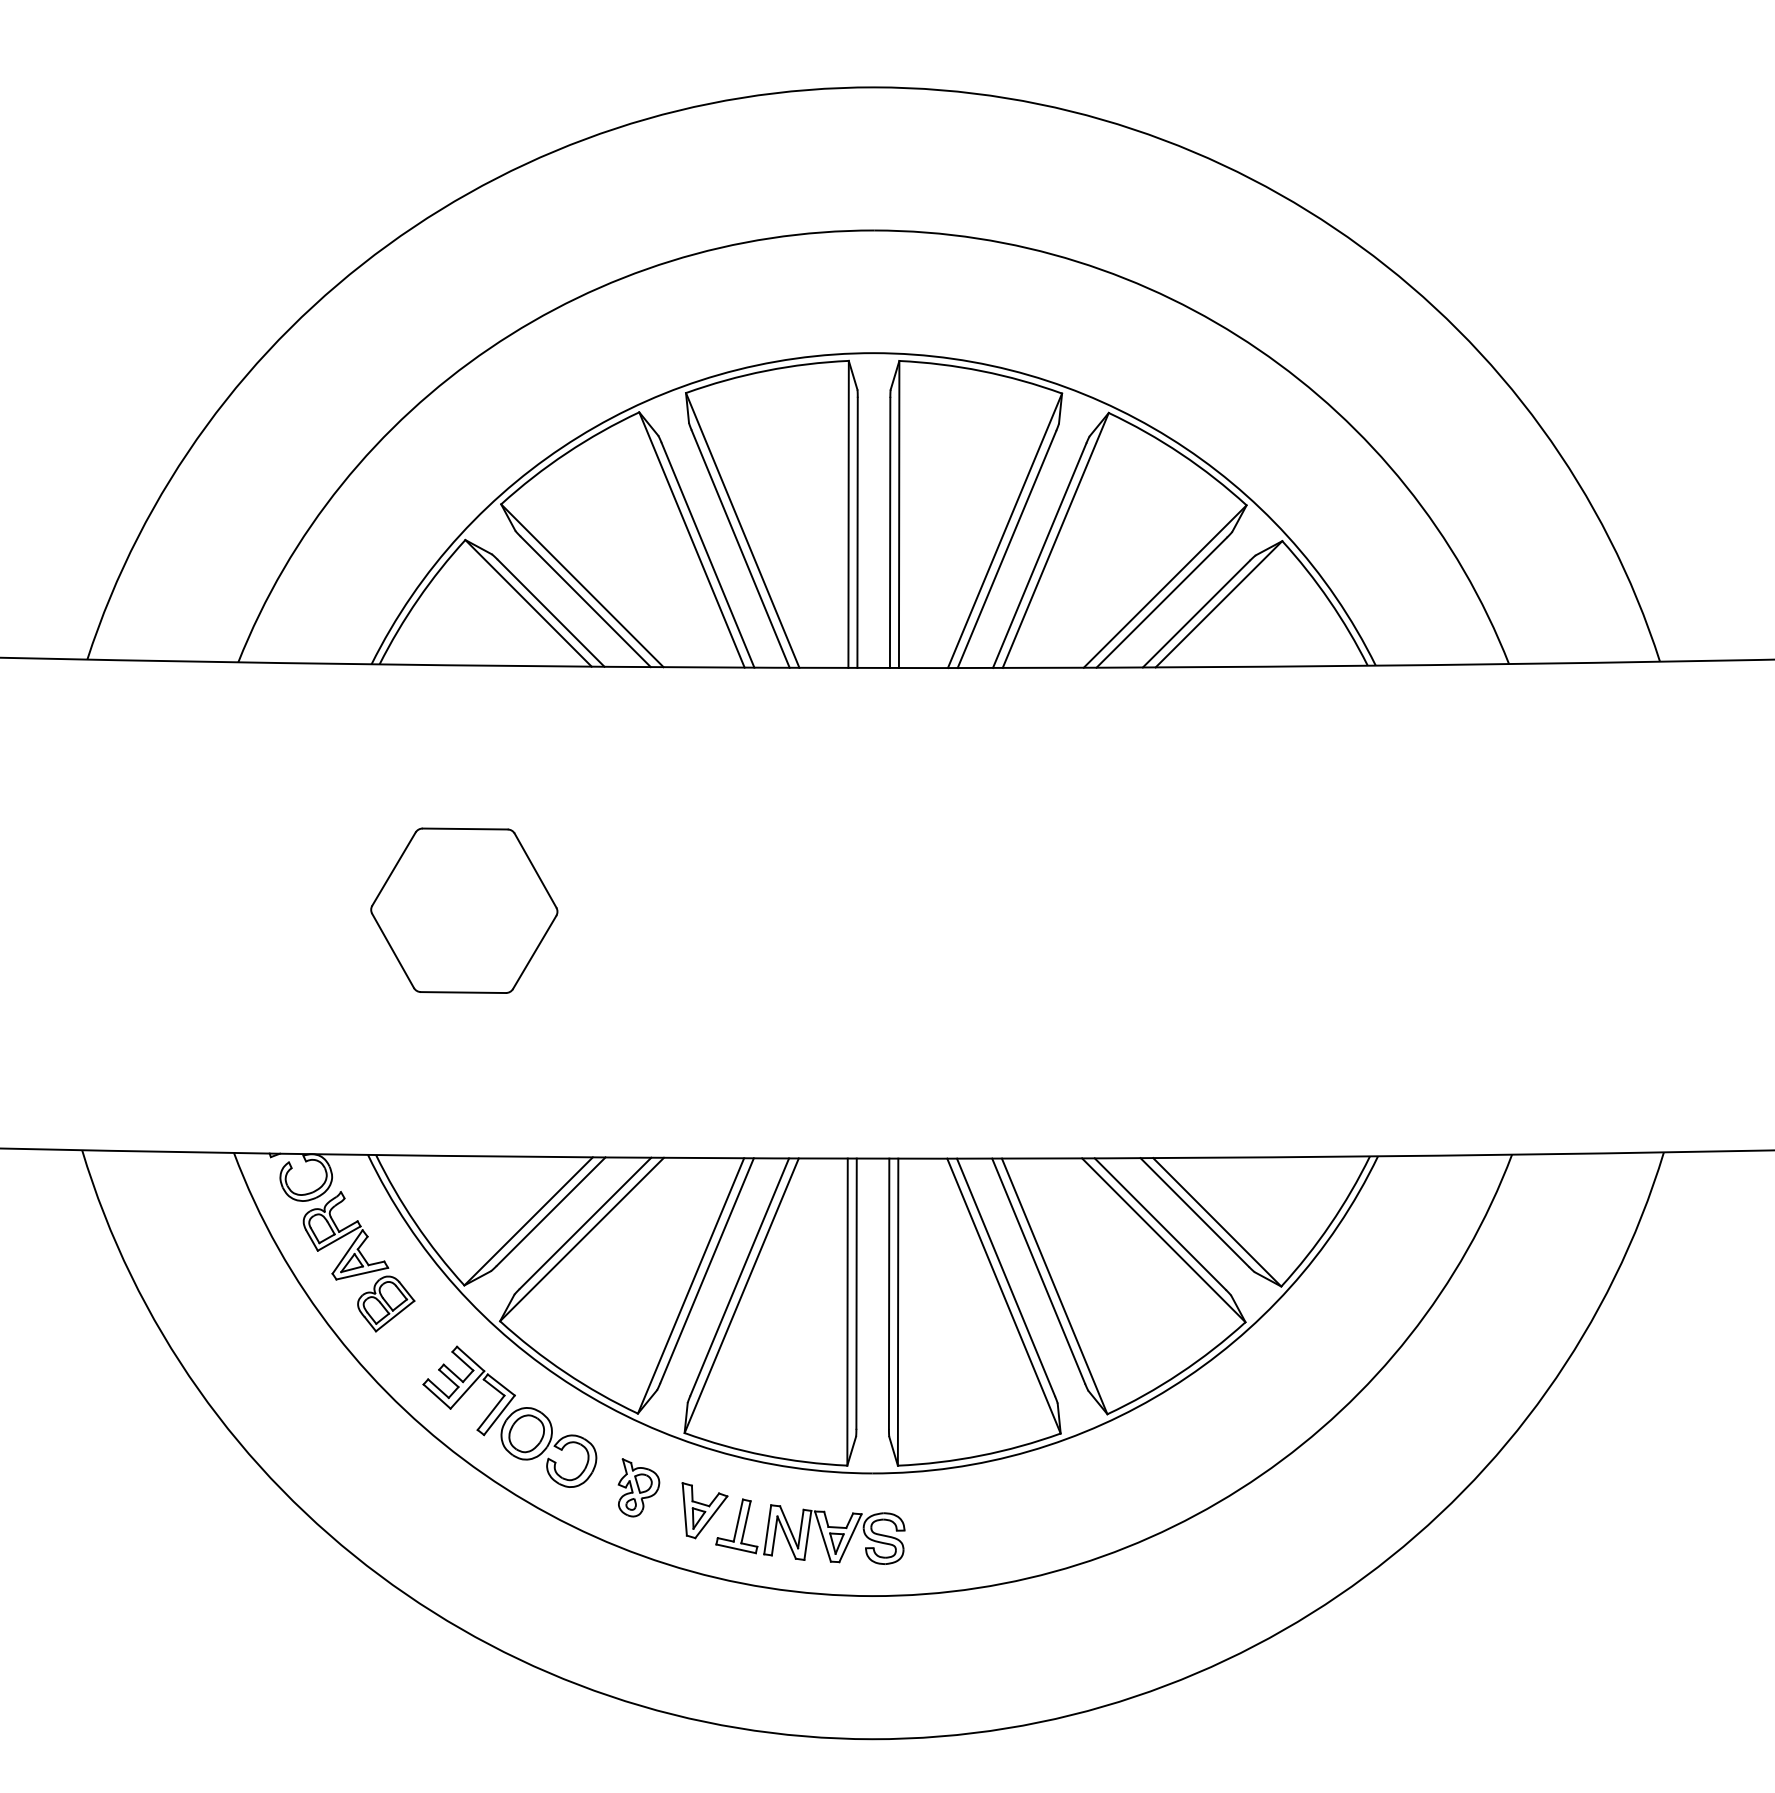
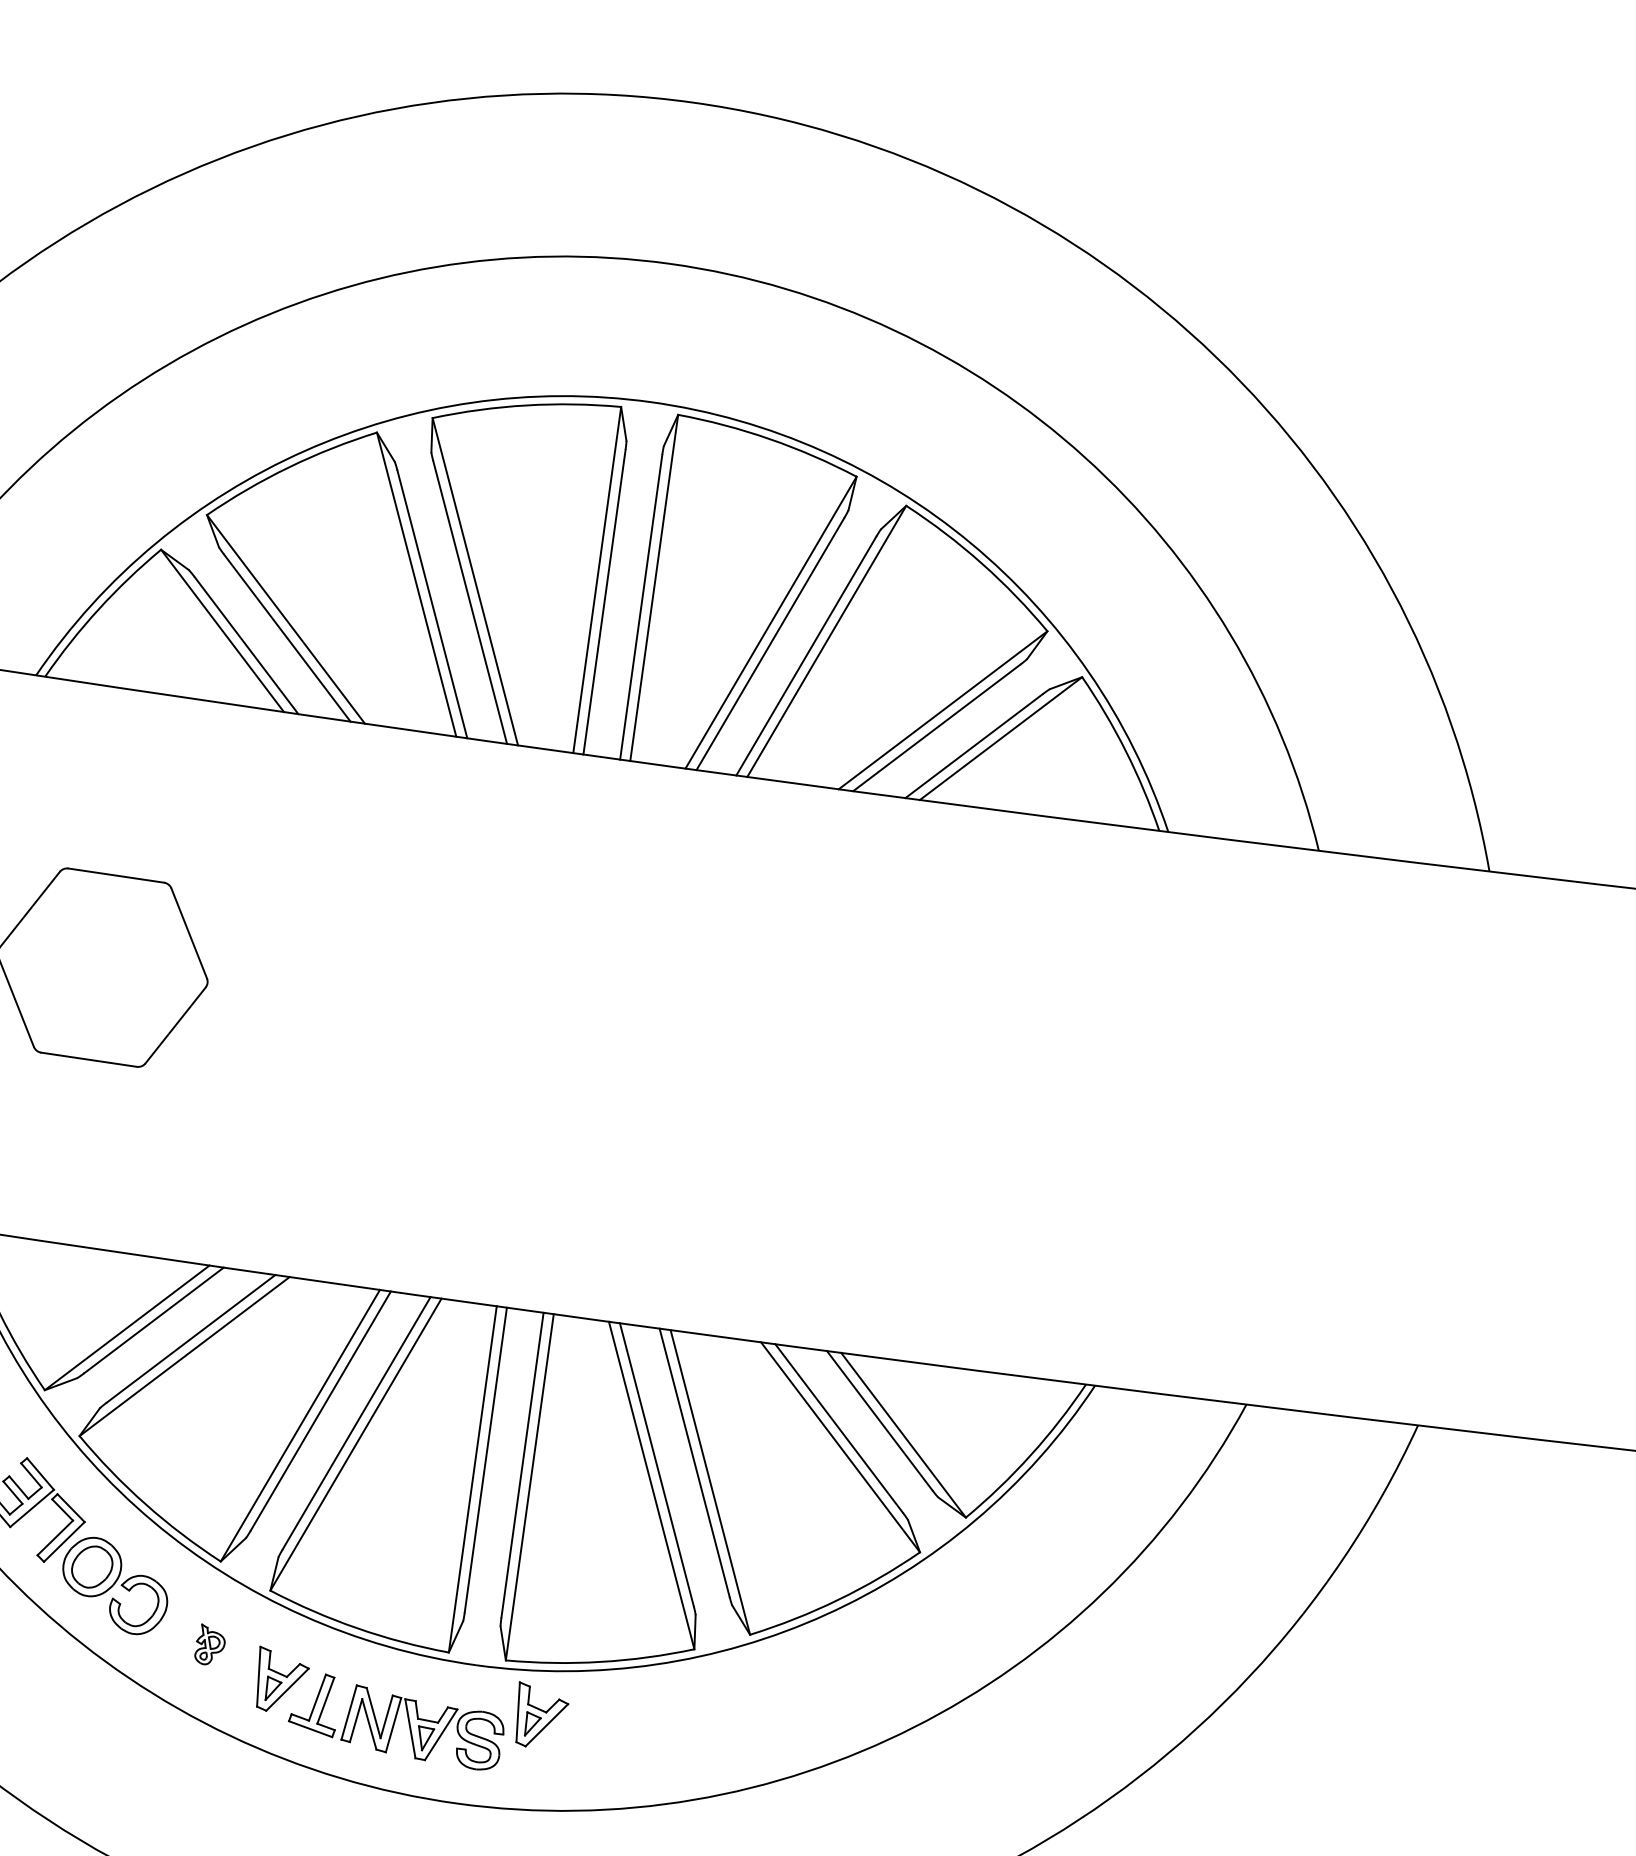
part: (638, 1487) -> (209, 1644), size x0.6
part: (934, 1510) -> (540, 1716), added

